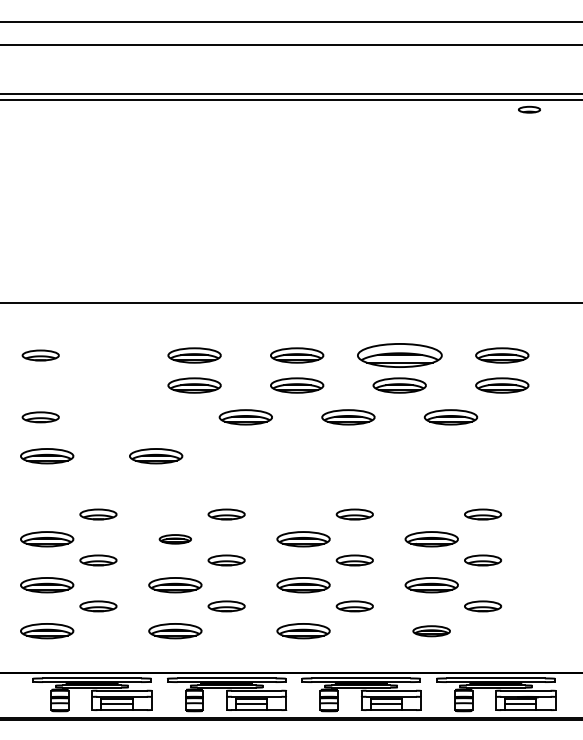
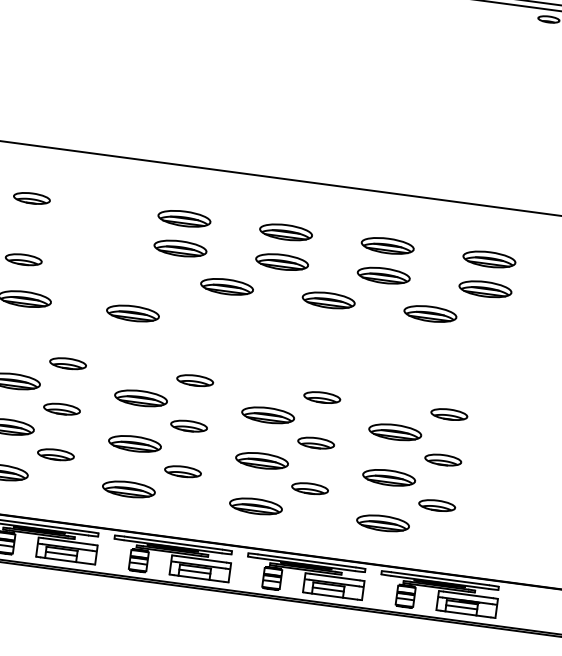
part: (399, 355) -> (387, 245), size x0.62
part: (175, 539) -> (141, 398), size x1.67
part: (431, 631) -> (382, 523), size x1.43

